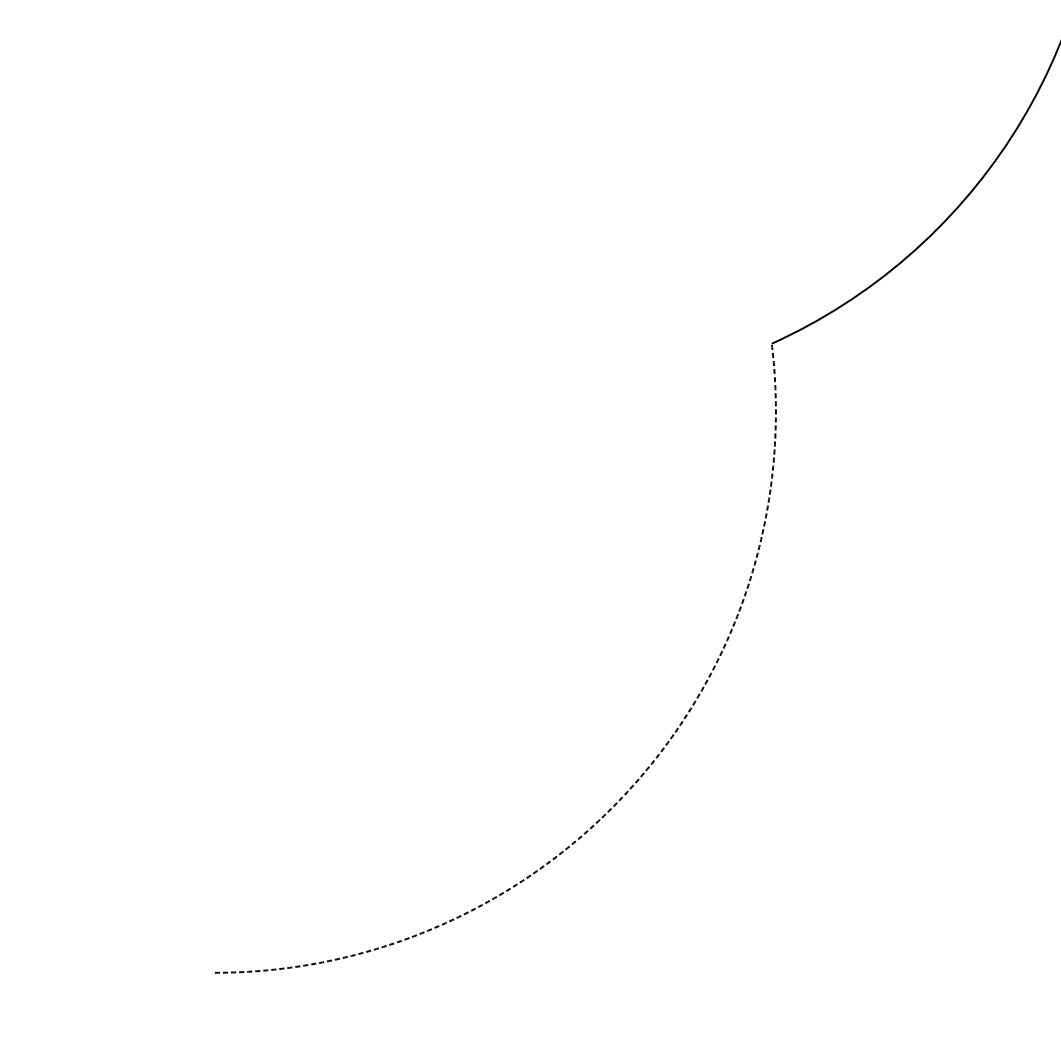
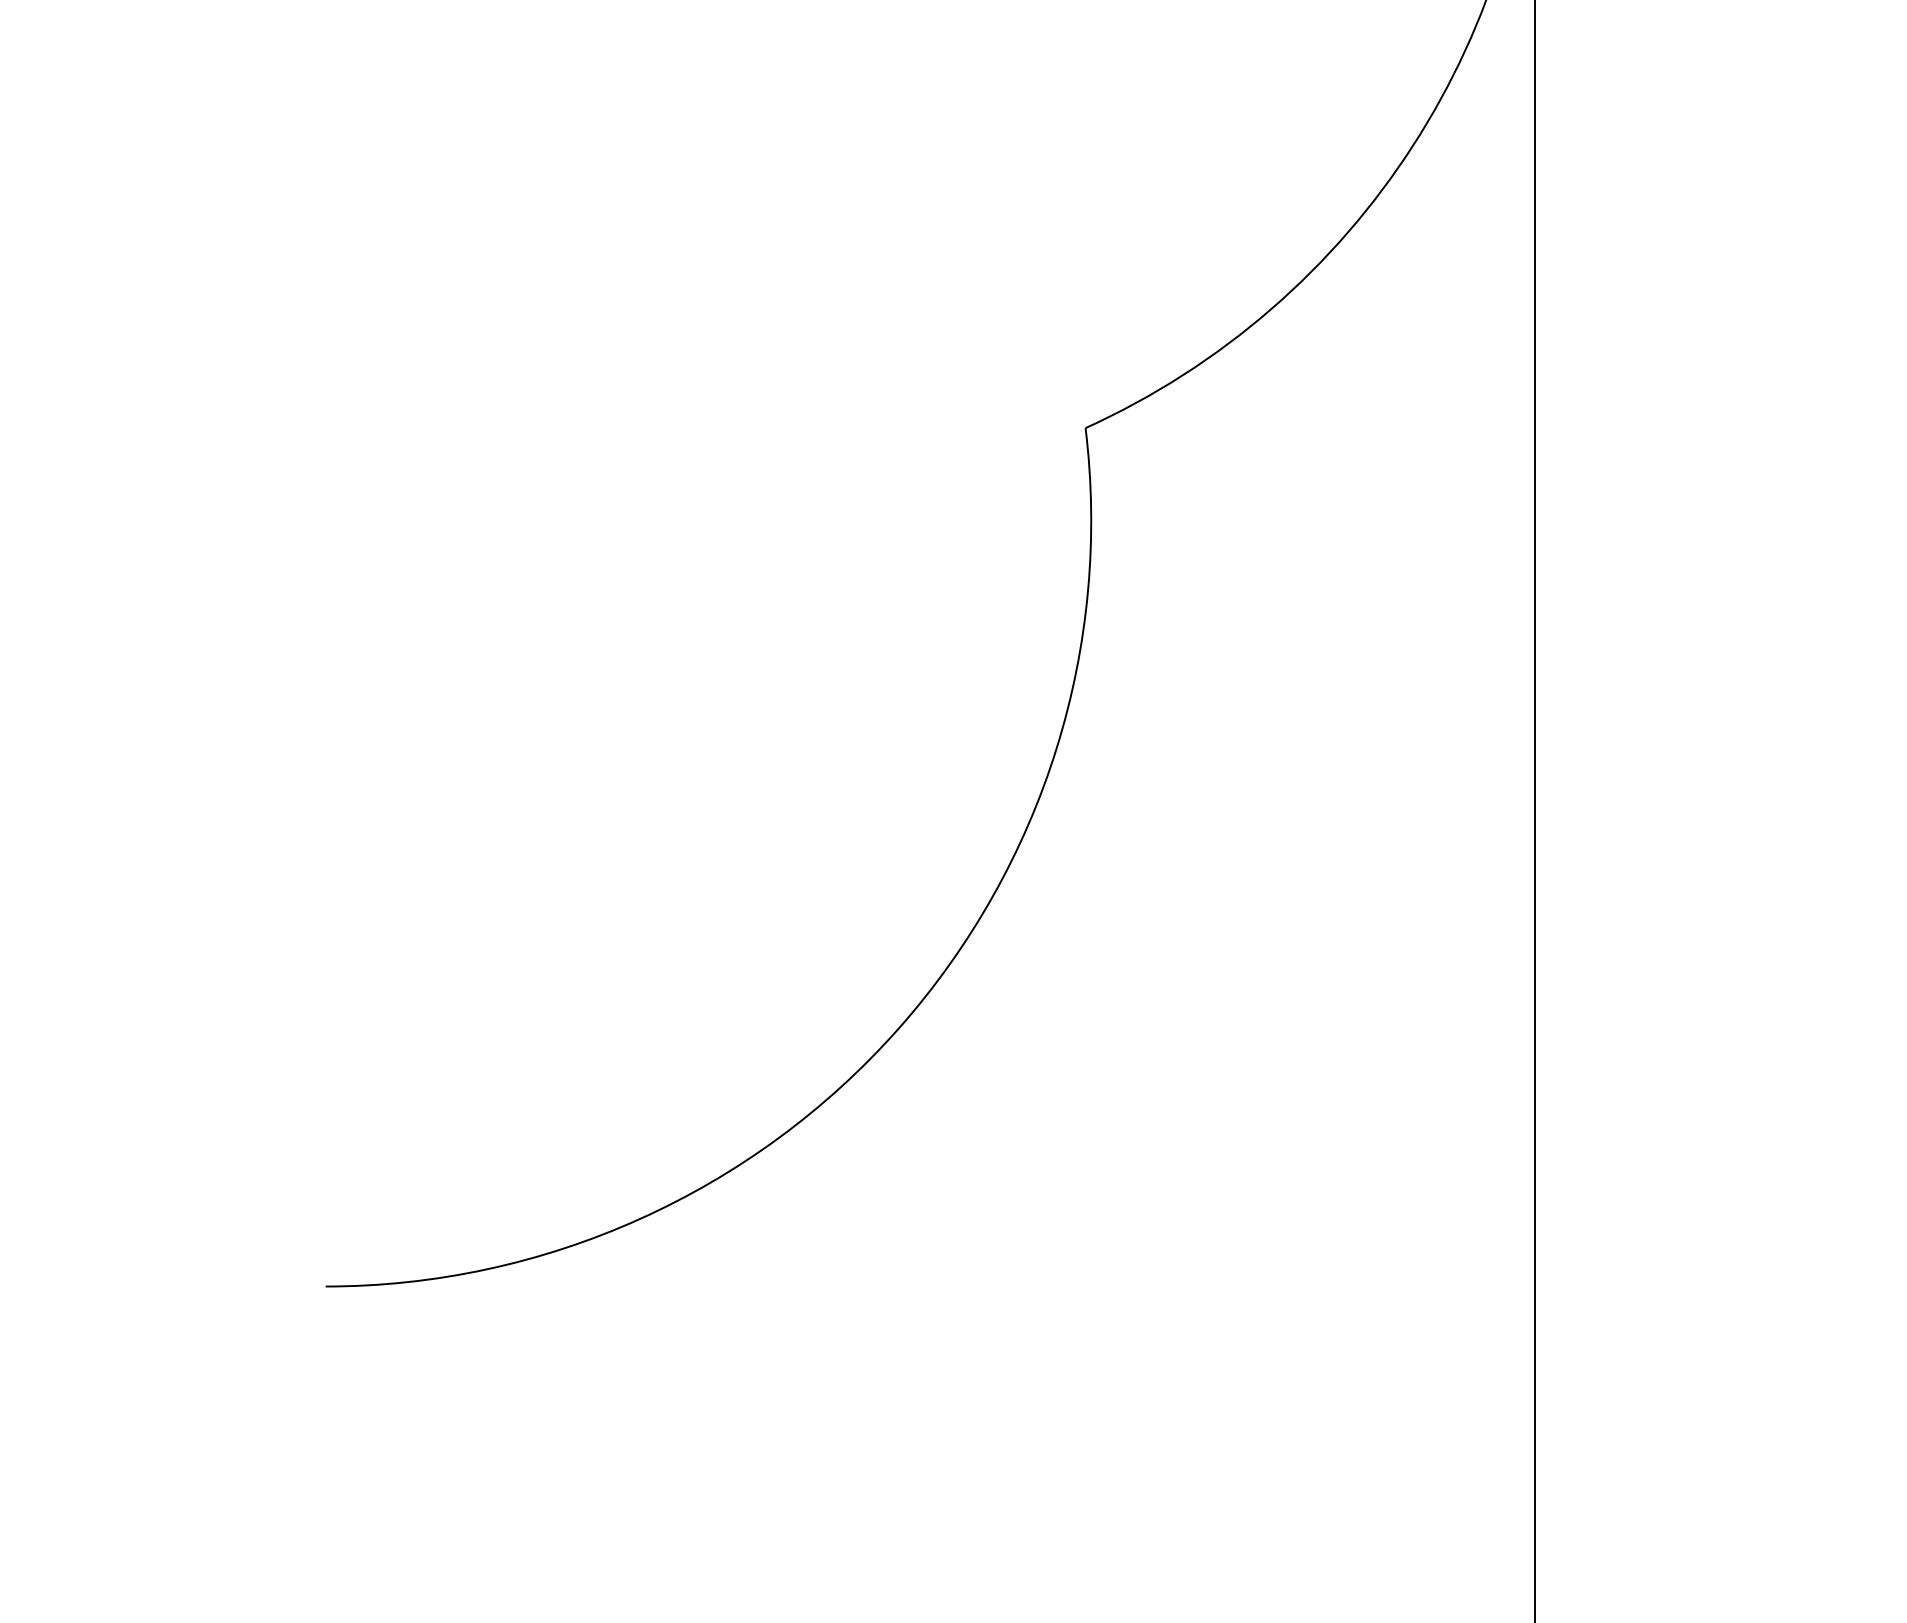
arc: (634, 783) -> (898, 1028), dashed -> solid

